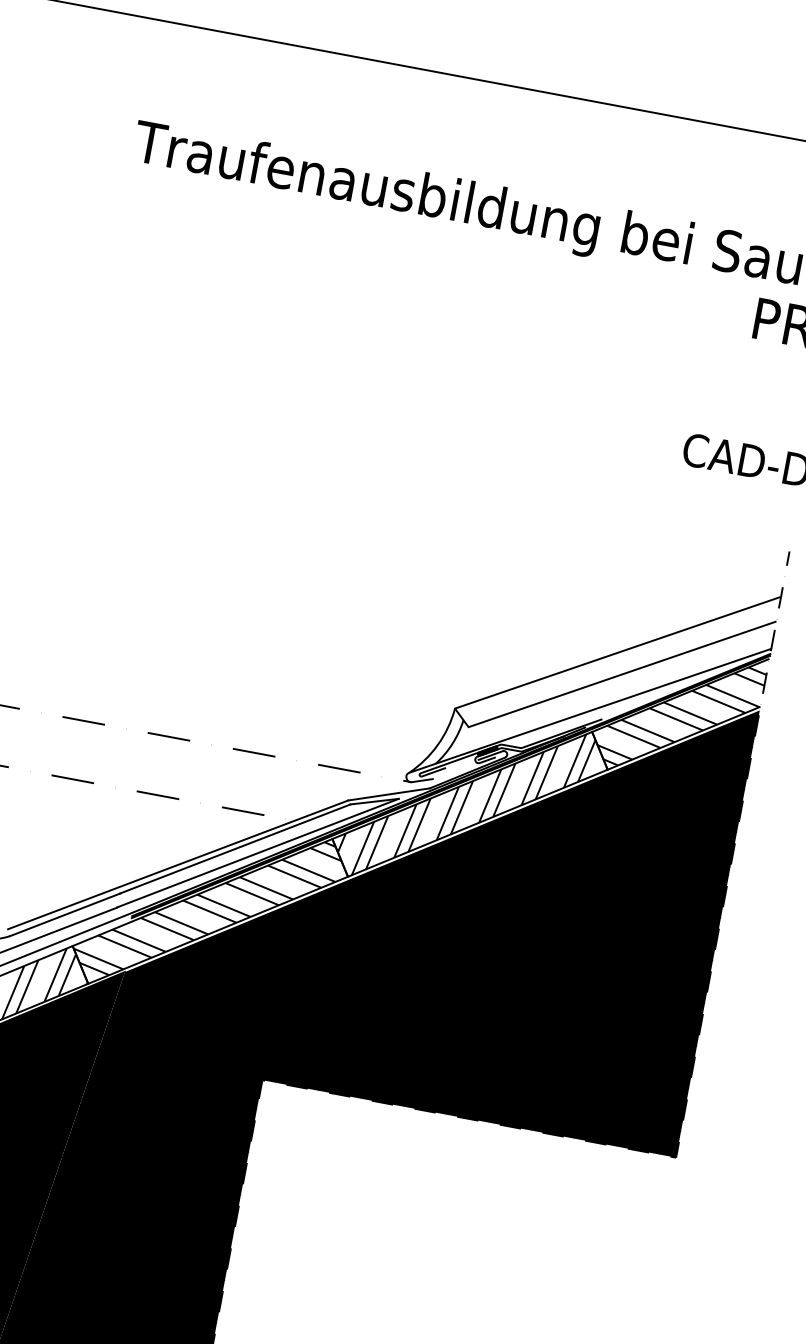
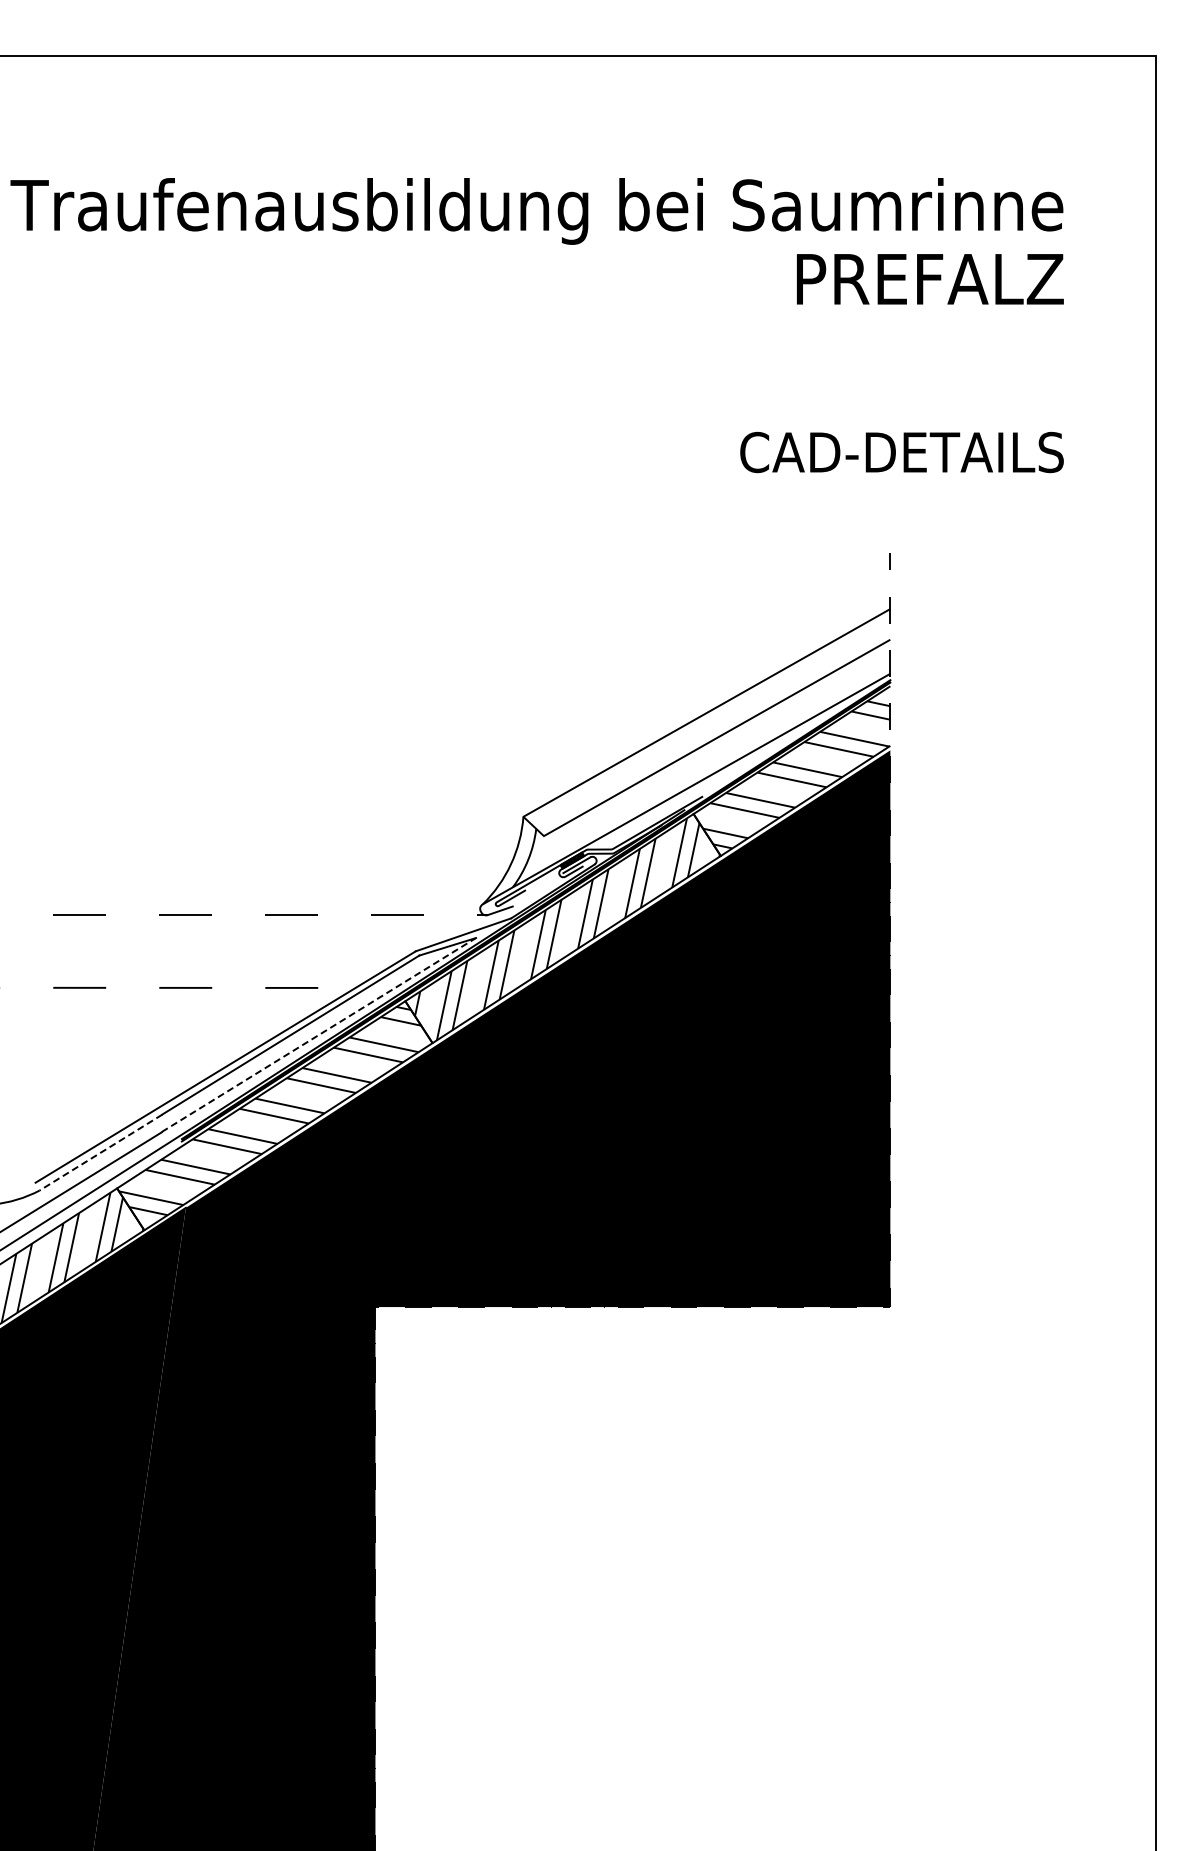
line: (257, 853) -> (318, 1035), solid -> dashed
line: (64, 914) -> (100, 1152), solid -> dashed

